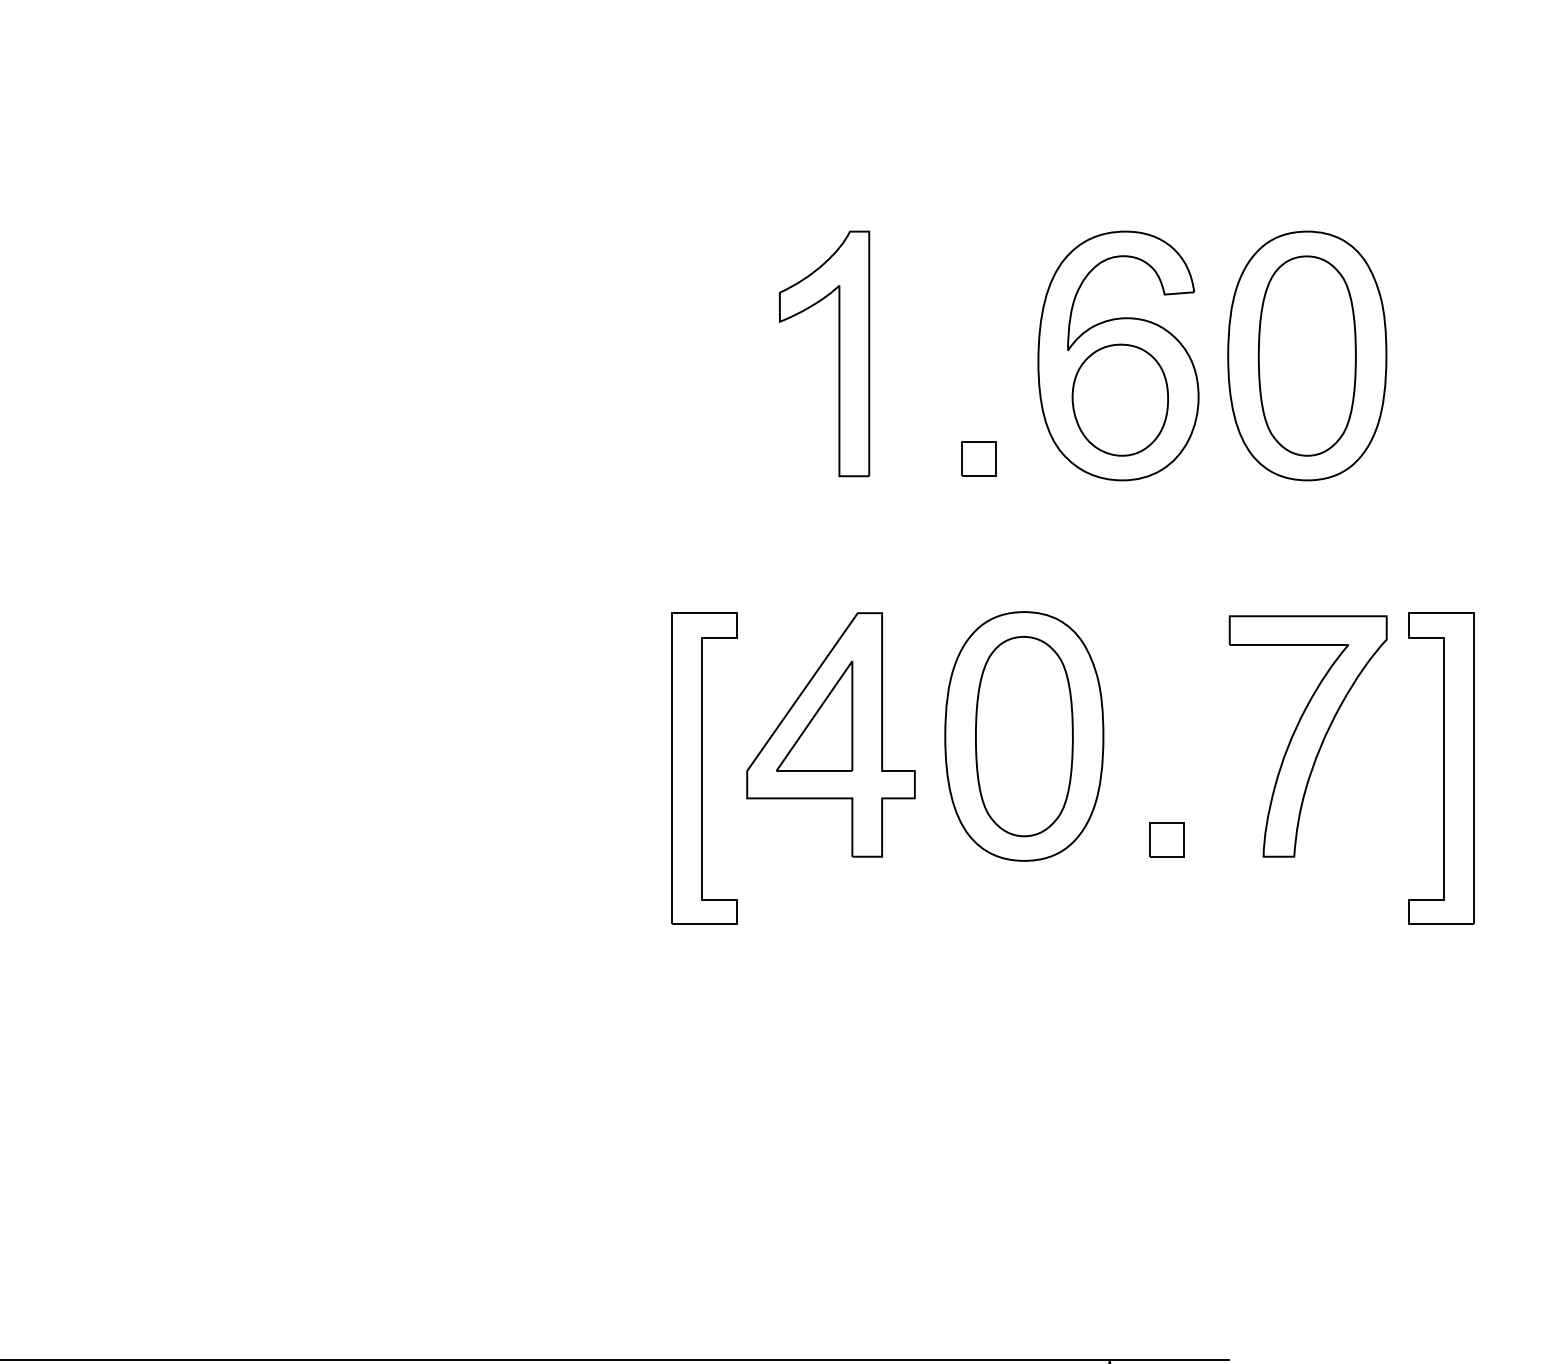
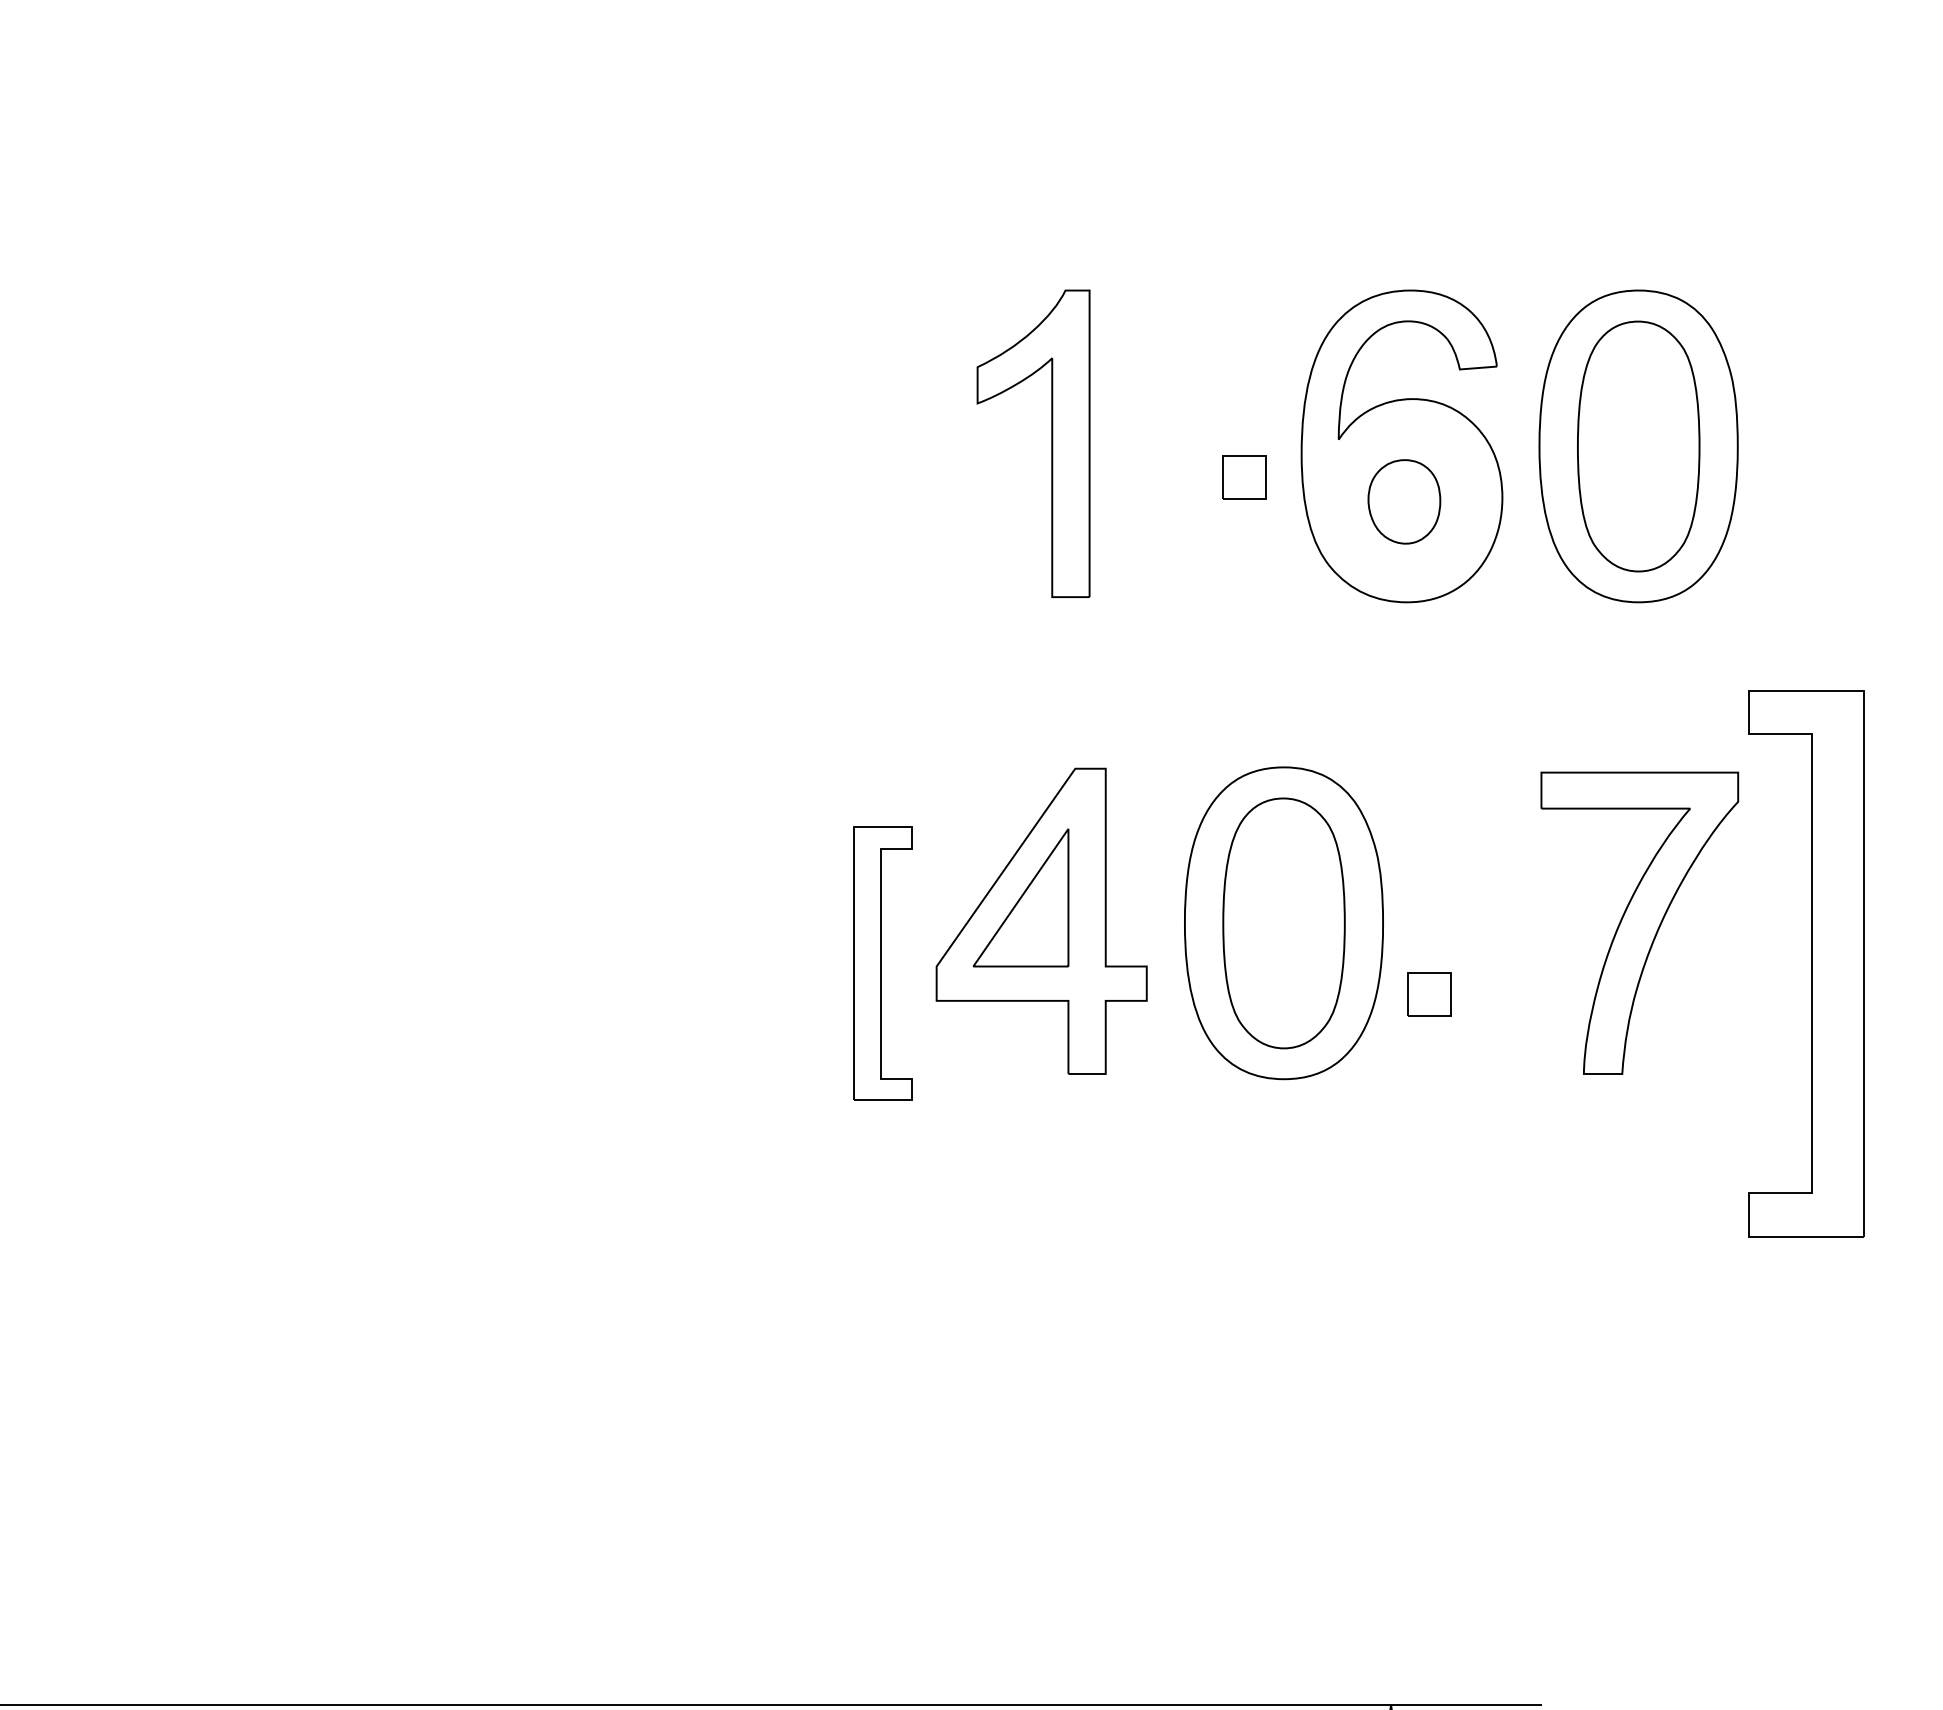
part: (1120, 399) -> (1404, 501), size x0.6
part: (979, 458) -> (1244, 477), moved
part: (703, 768) -> (882, 963), size x0.7
part: (1441, 768) -> (1806, 963), size x1.4
part: (1167, 839) -> (1429, 994), moved

